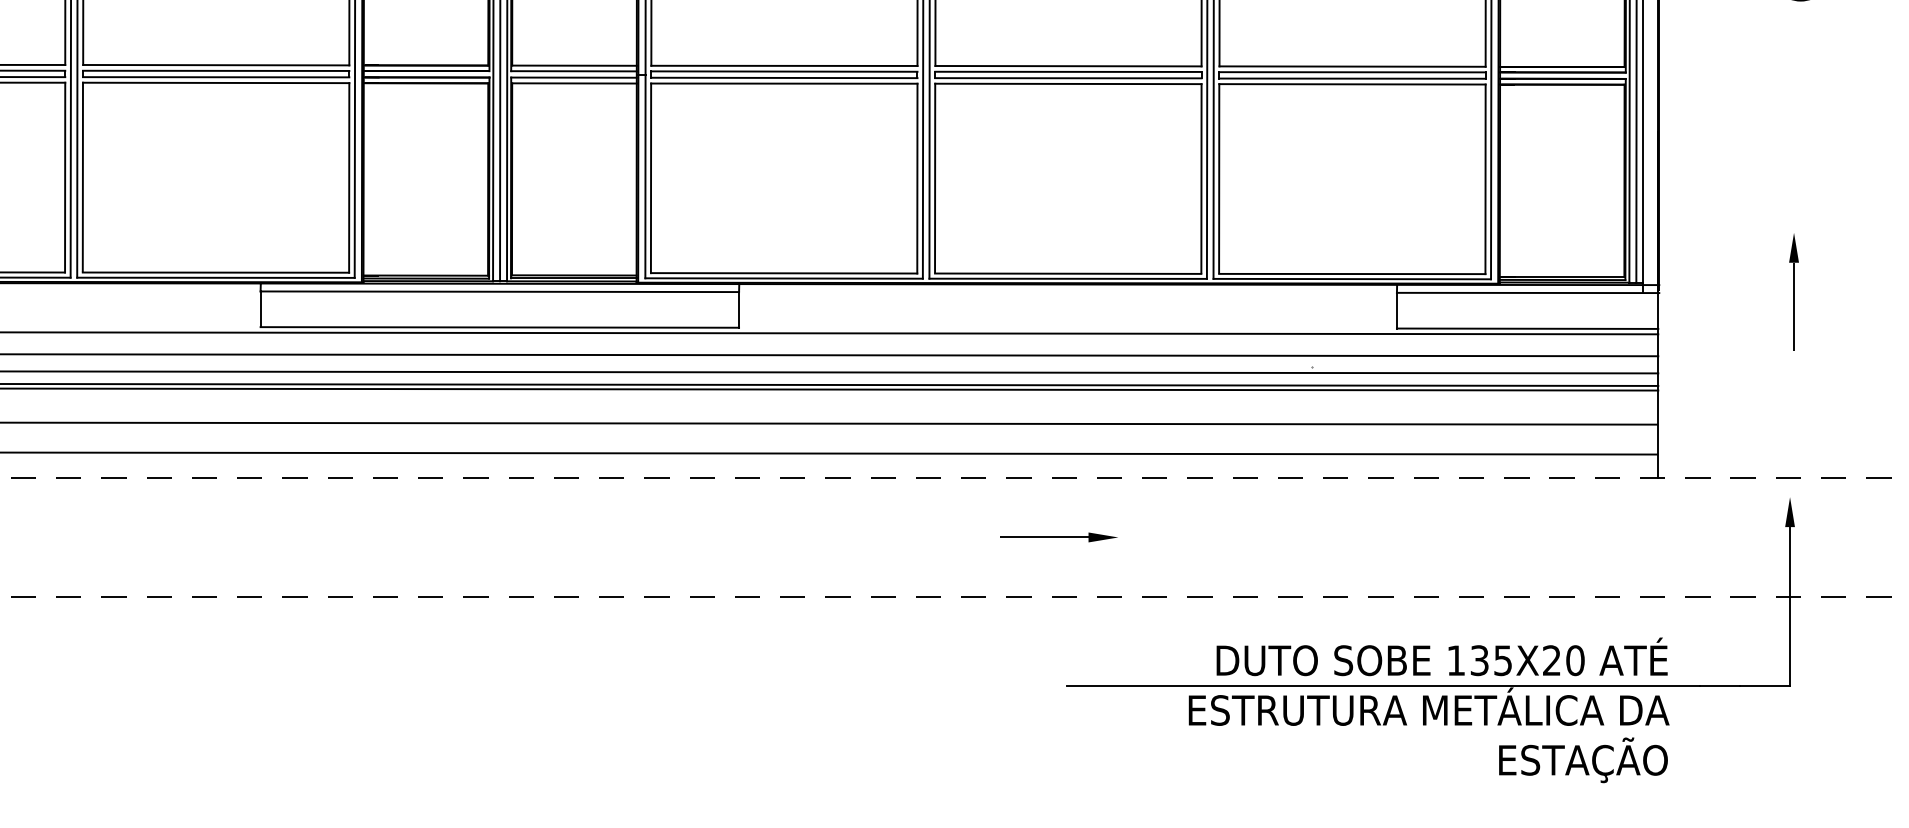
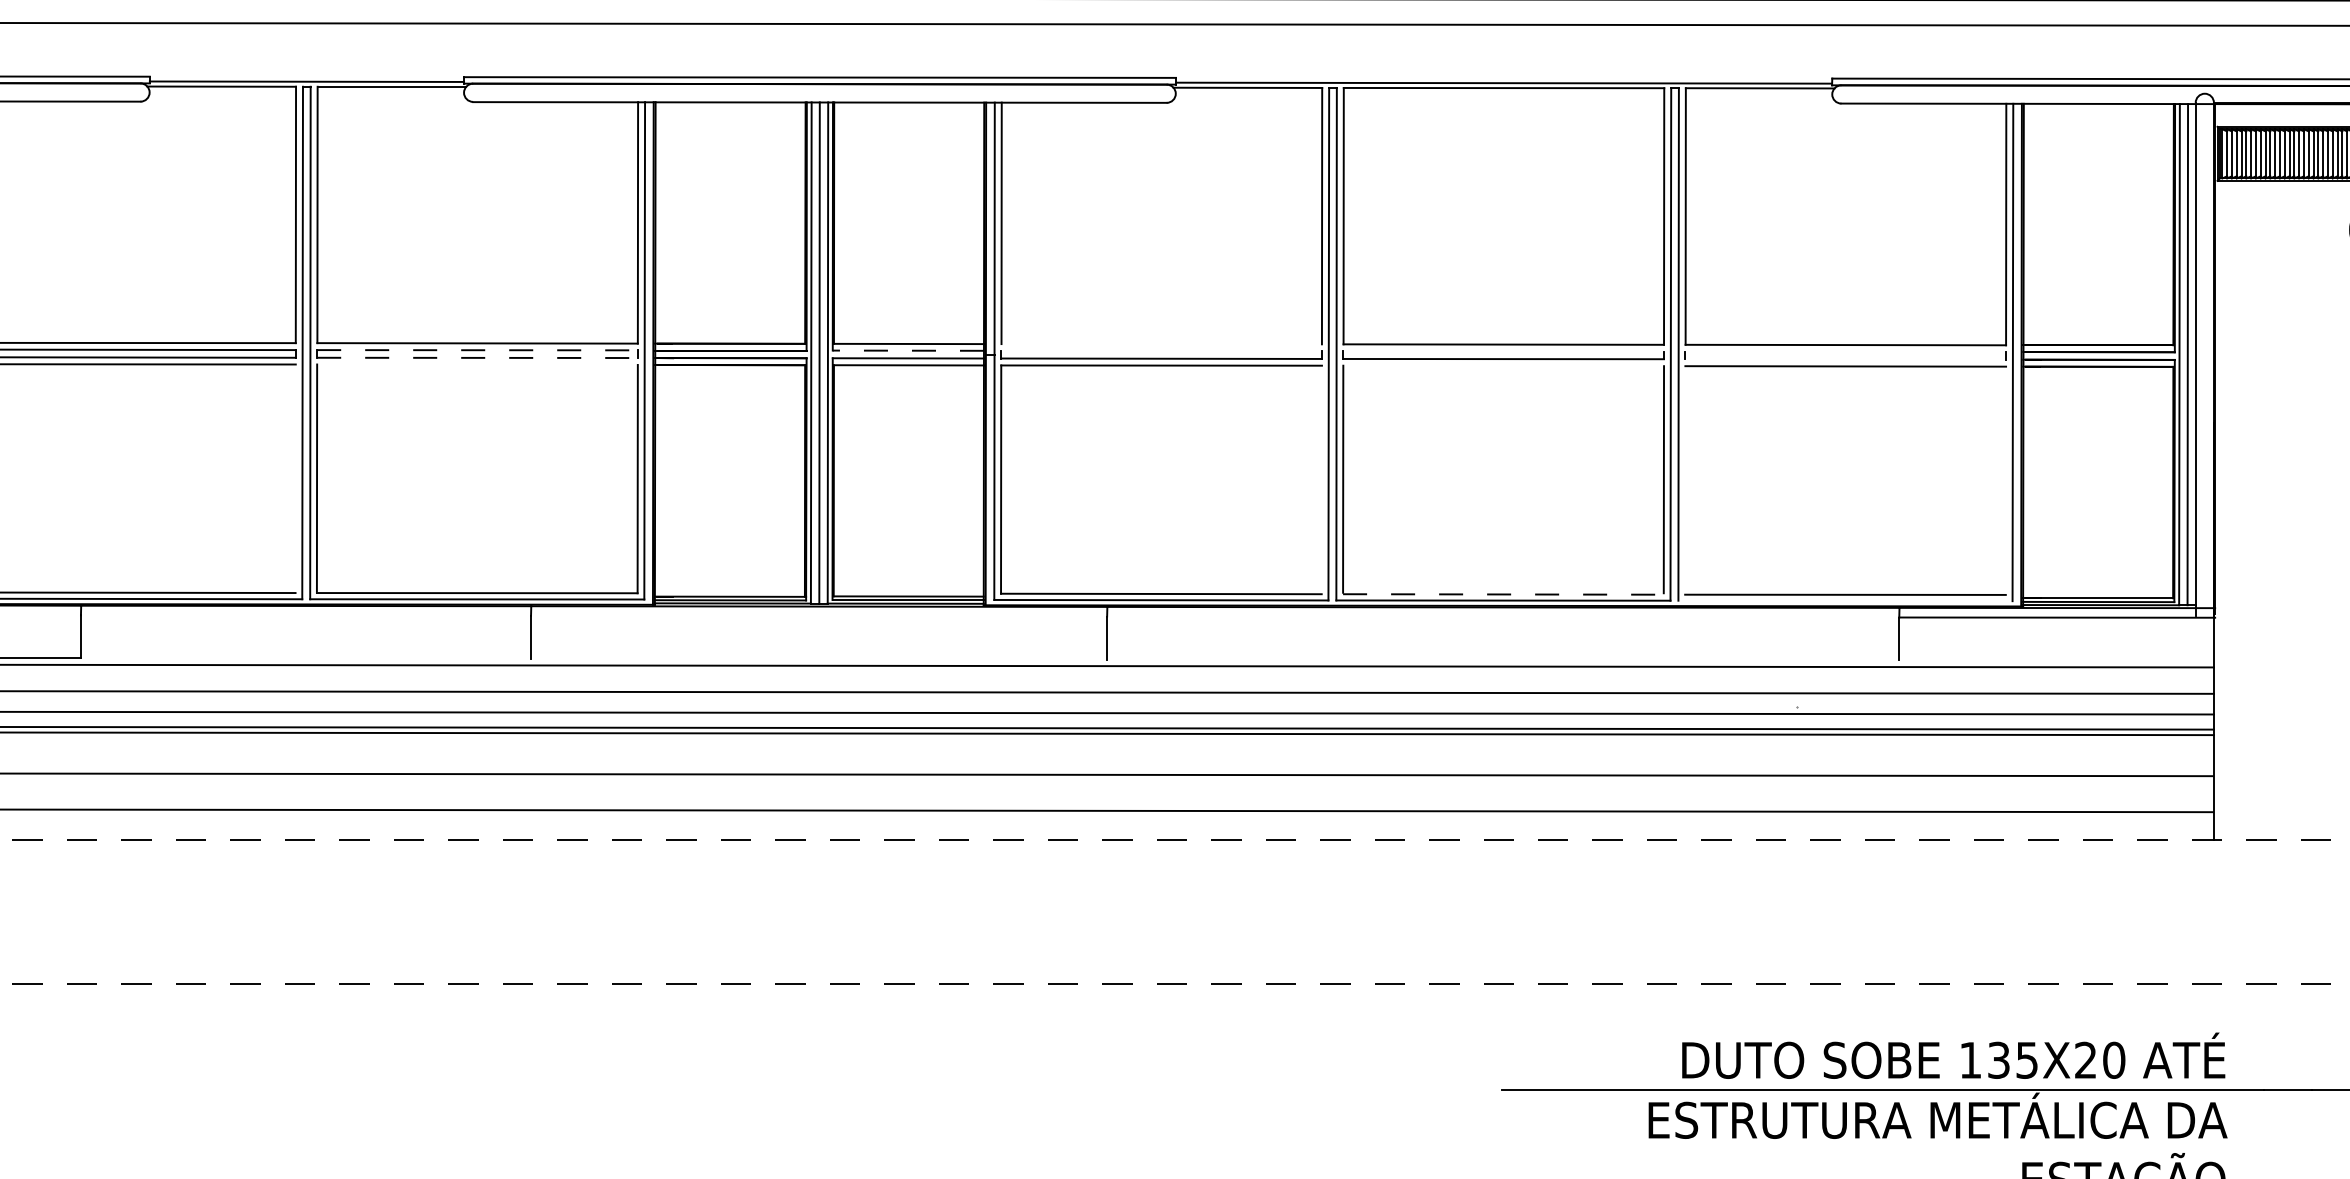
line: (784, 66) -> (1161, 344), removed
line: (216, 71) -> (478, 350), solid -> dashed
line: (574, 71) -> (908, 350), solid -> dashed
line: (784, 71) -> (1161, 350), removed
line: (1068, 71) -> (1503, 351), removed
line: (1352, 71) -> (1845, 351), removed
line: (216, 76) -> (478, 357), solid -> dashed
line: (1352, 78) -> (1845, 359), removed
line: (216, 82) -> (477, 364), removed
line: (1068, 83) -> (1503, 365), removed
line: (65, 177) -> (295, 478), removed
line: (917, 178) -> (1321, 479), removed
line: (1219, 178) -> (1685, 479), removed
line: (1485, 179) -> (2005, 480), removed
line: (1068, 273) -> (1503, 594), solid -> dashed
line: (1352, 278) -> (1845, 600), removed
line: (500, 291) -> (819, 615), removed
line: (500, 326) -> (819, 658), removed
line: (1527, 328) -> (2056, 660), removed
part: (1058, 537) -> (1491, 911), removed

